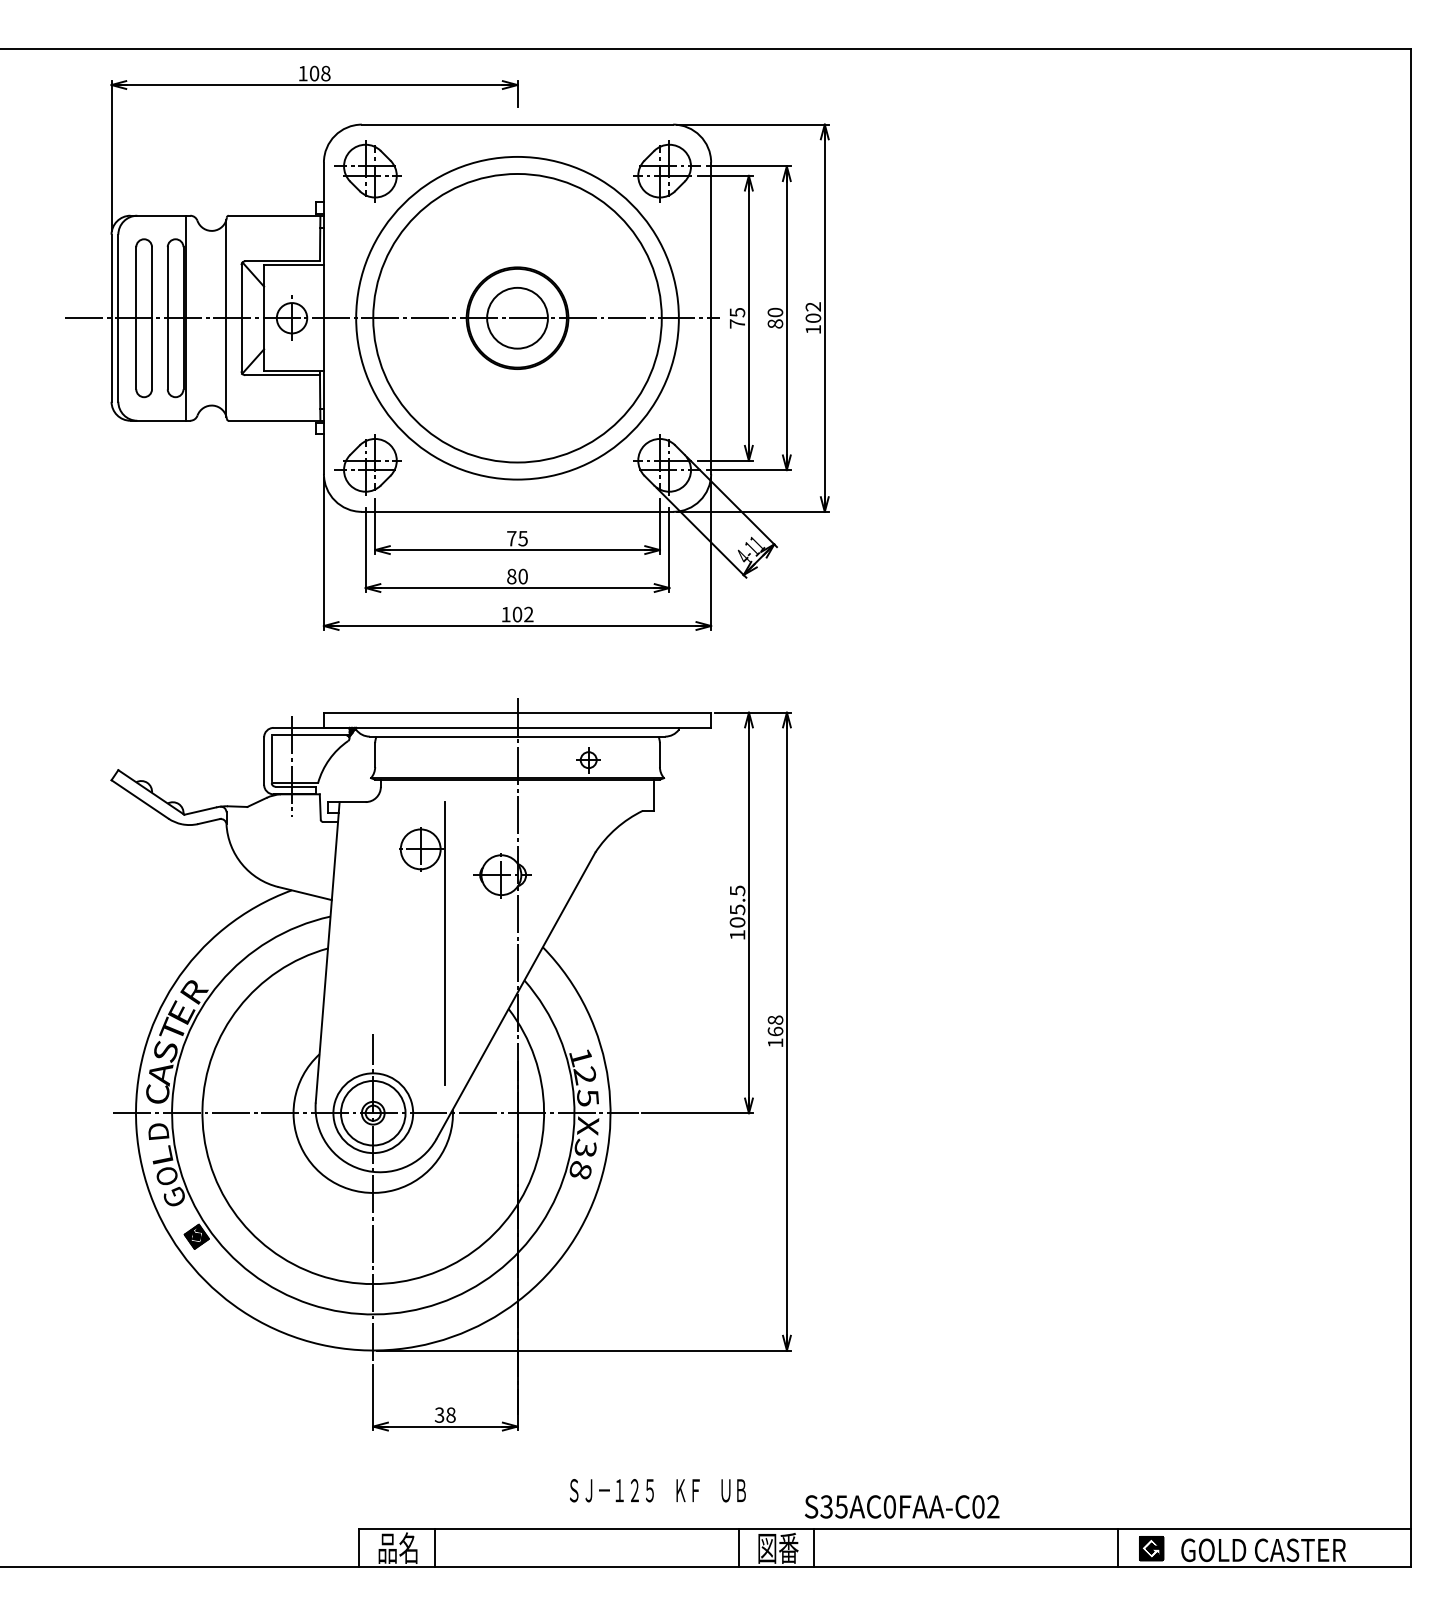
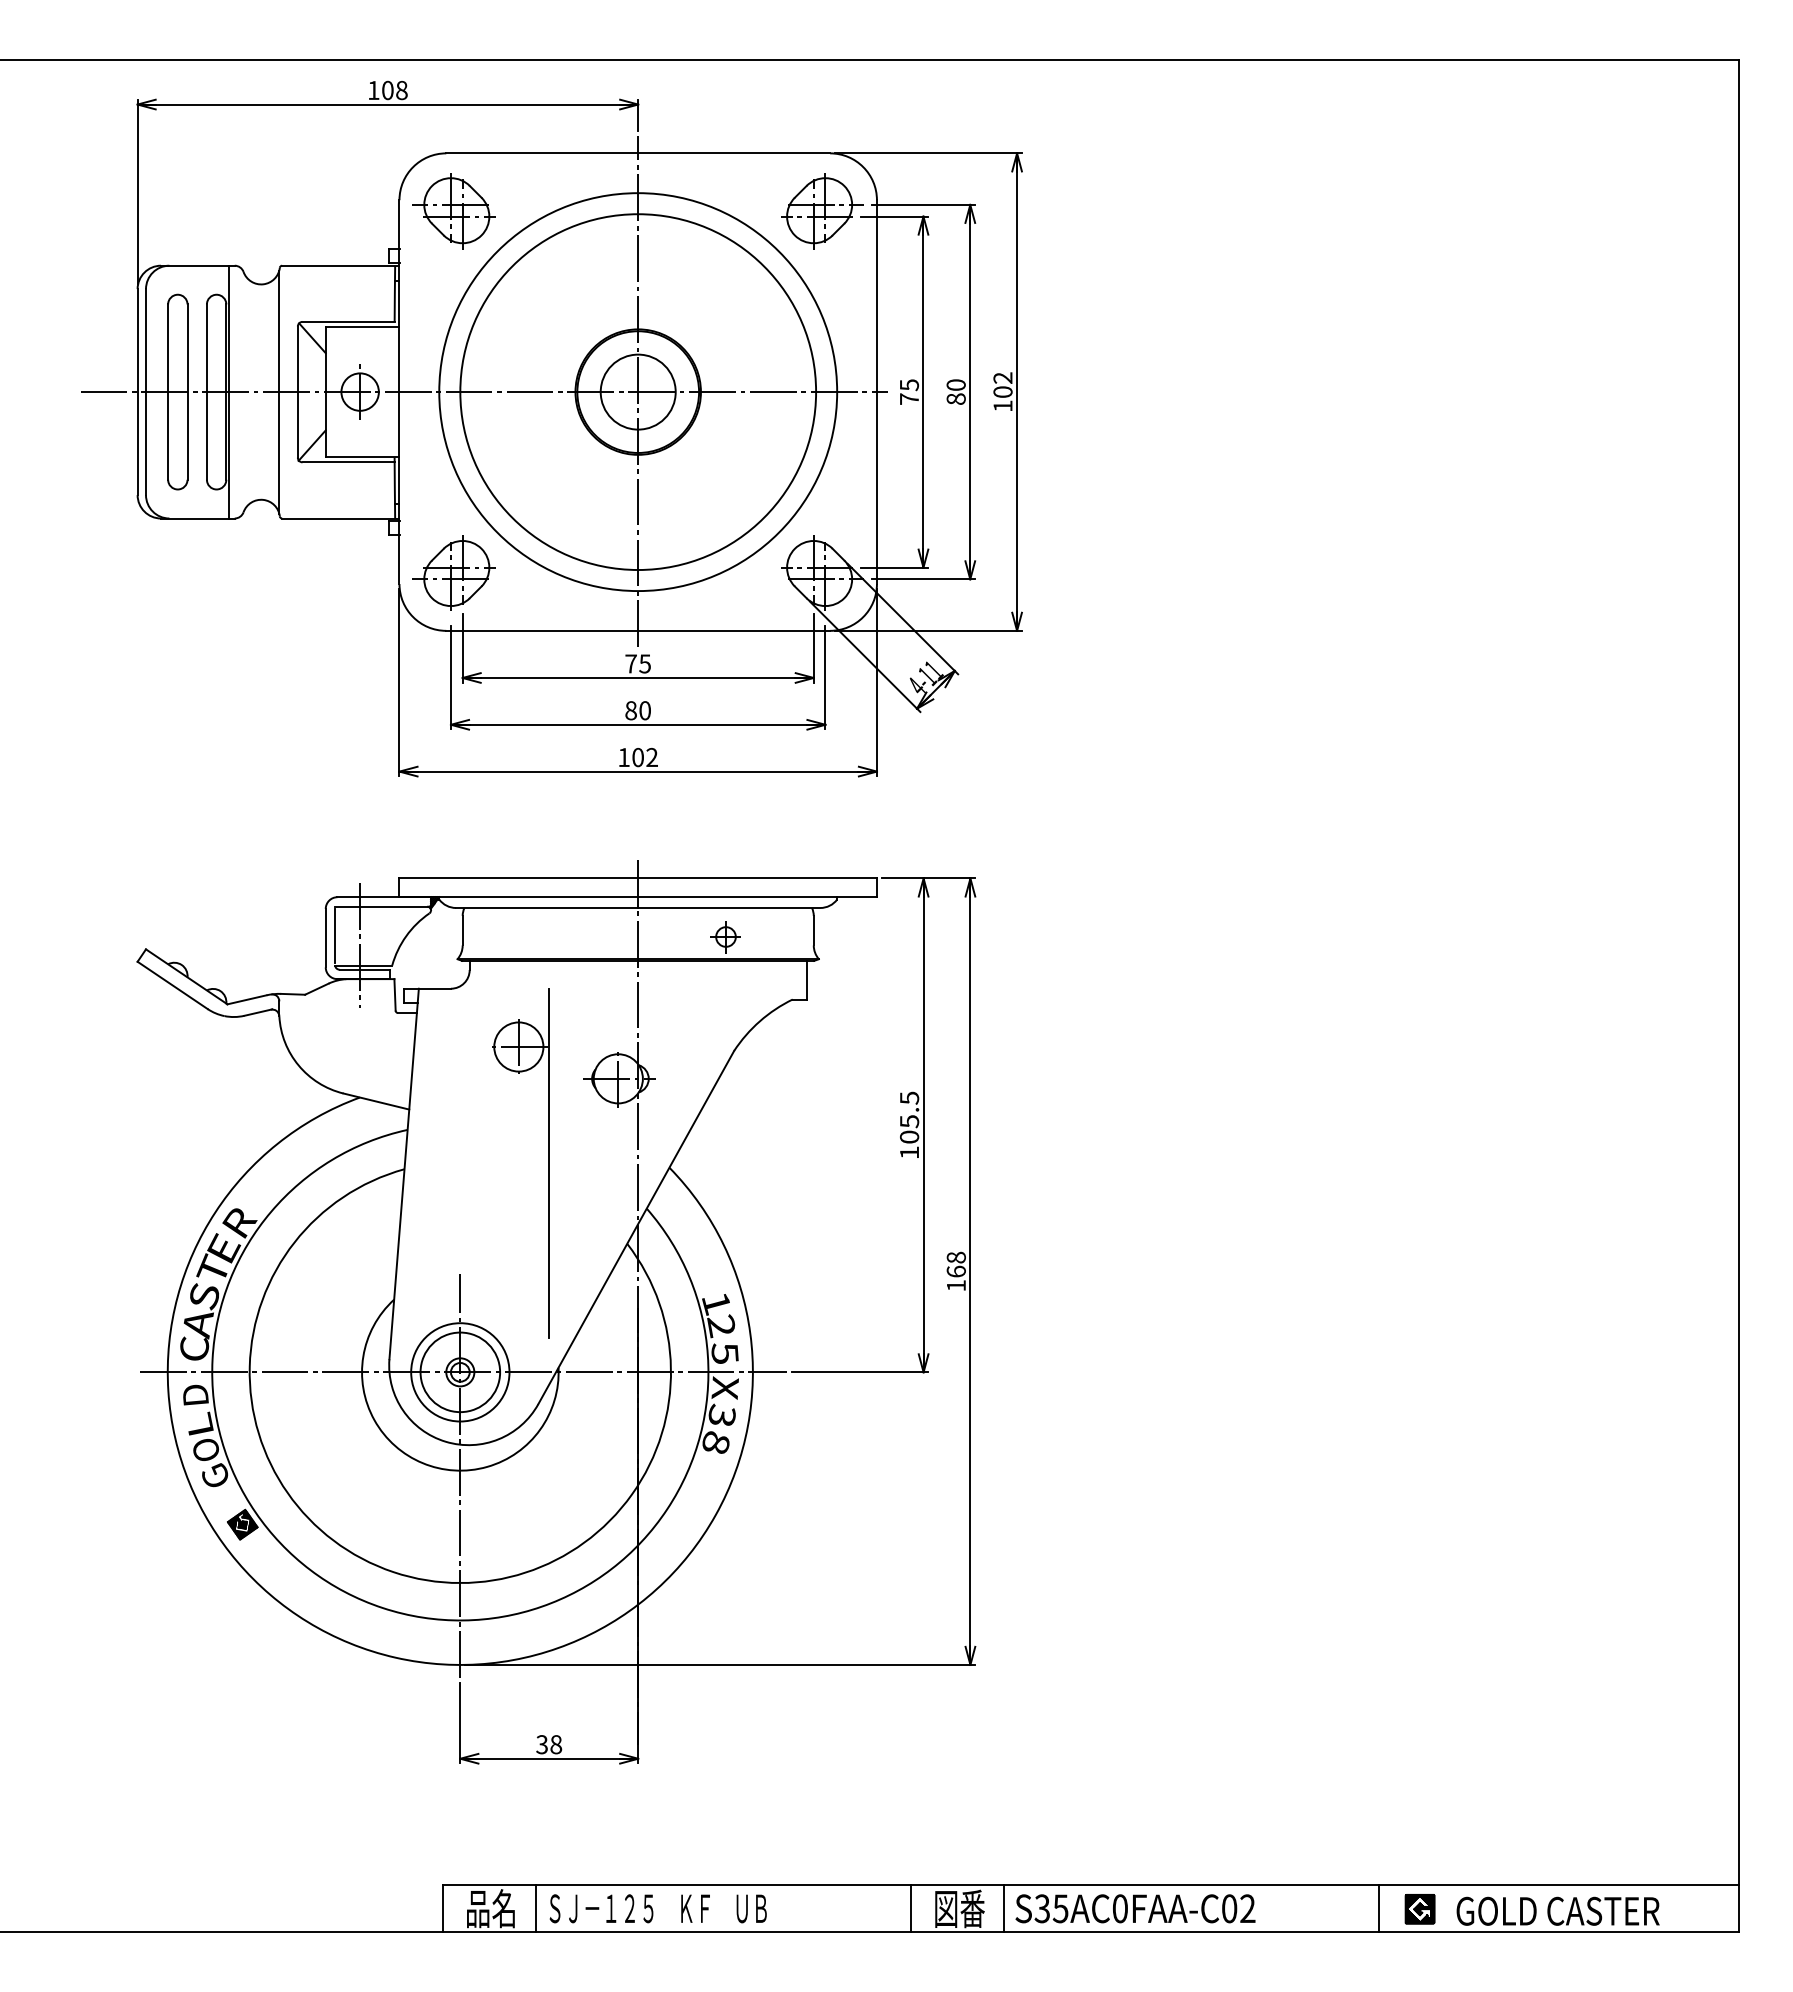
line: (517, 317) -> (638, 391), added
text: (657, 1490) -> (657, 1908), moved
text: (902, 1506) -> (1135, 1908), moved

